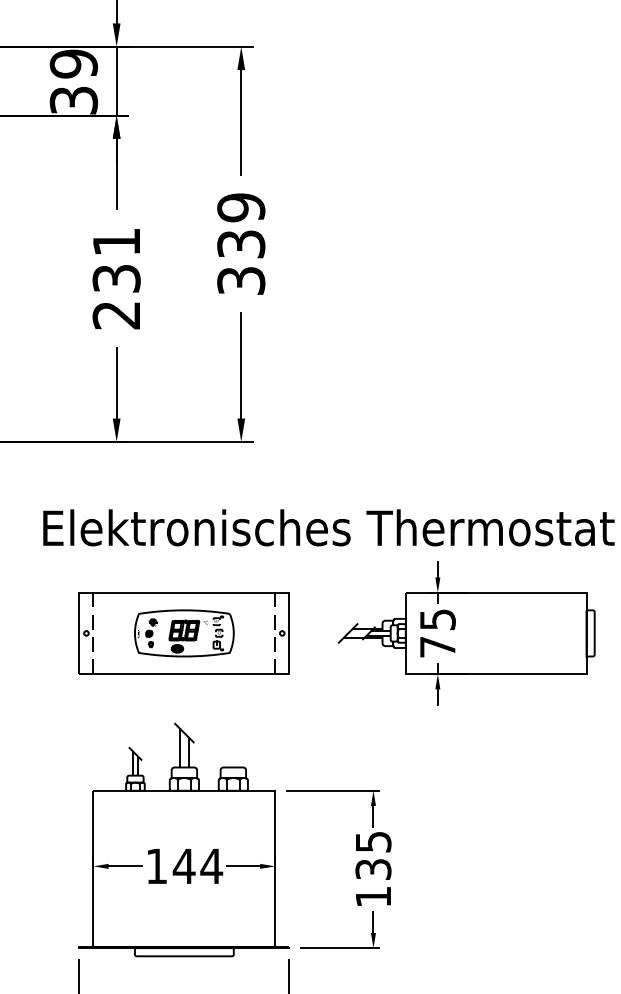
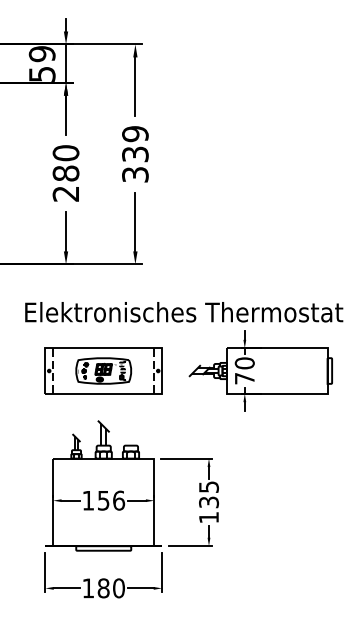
text: (72, 98) -> (41, 73), 39 -> 59
text: (115, 260) -> (65, 163), 231 -> 280
text: (437, 619) -> (244, 363), 75 -> 70
text: (198, 866) -> (111, 500), 144 -> 156

